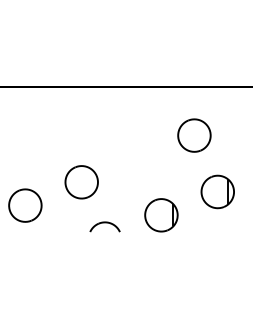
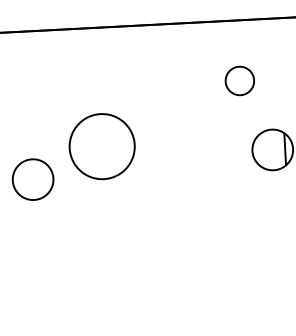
part: (194, 135) -> (239, 80), size x0.7
part: (81, 182) -> (101, 147), size x1.6
part: (161, 215) -> (203, 183), removed
part: (104, 226) -> (133, 200), removed

